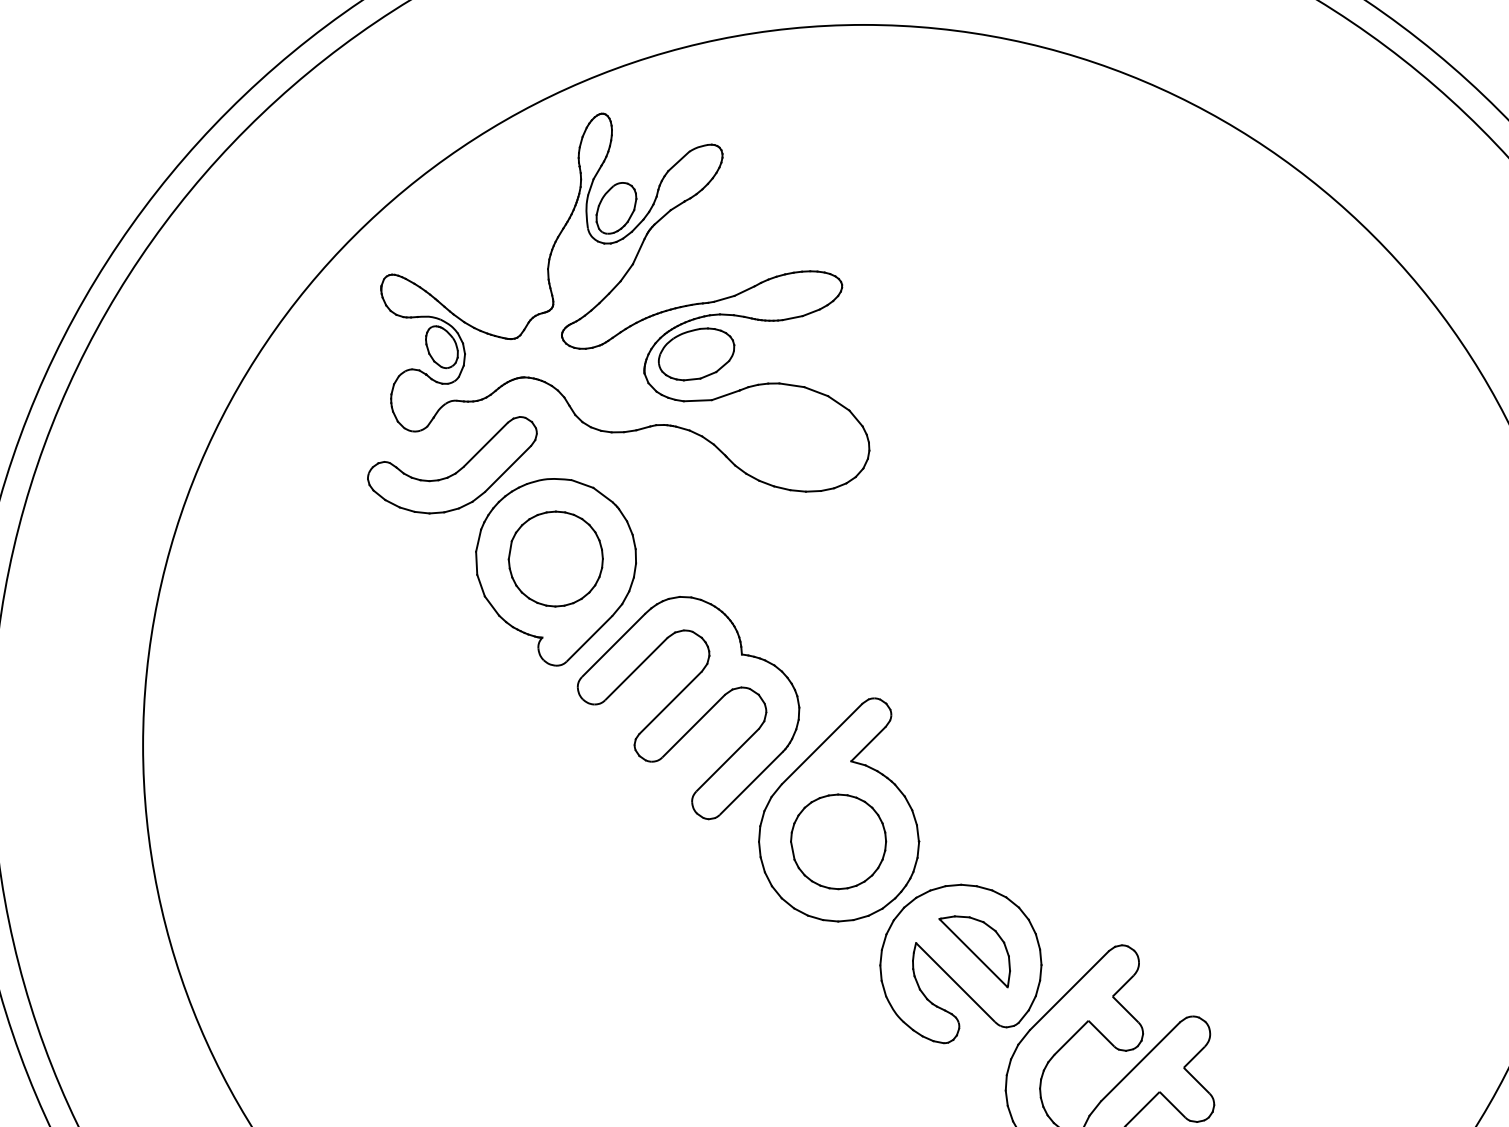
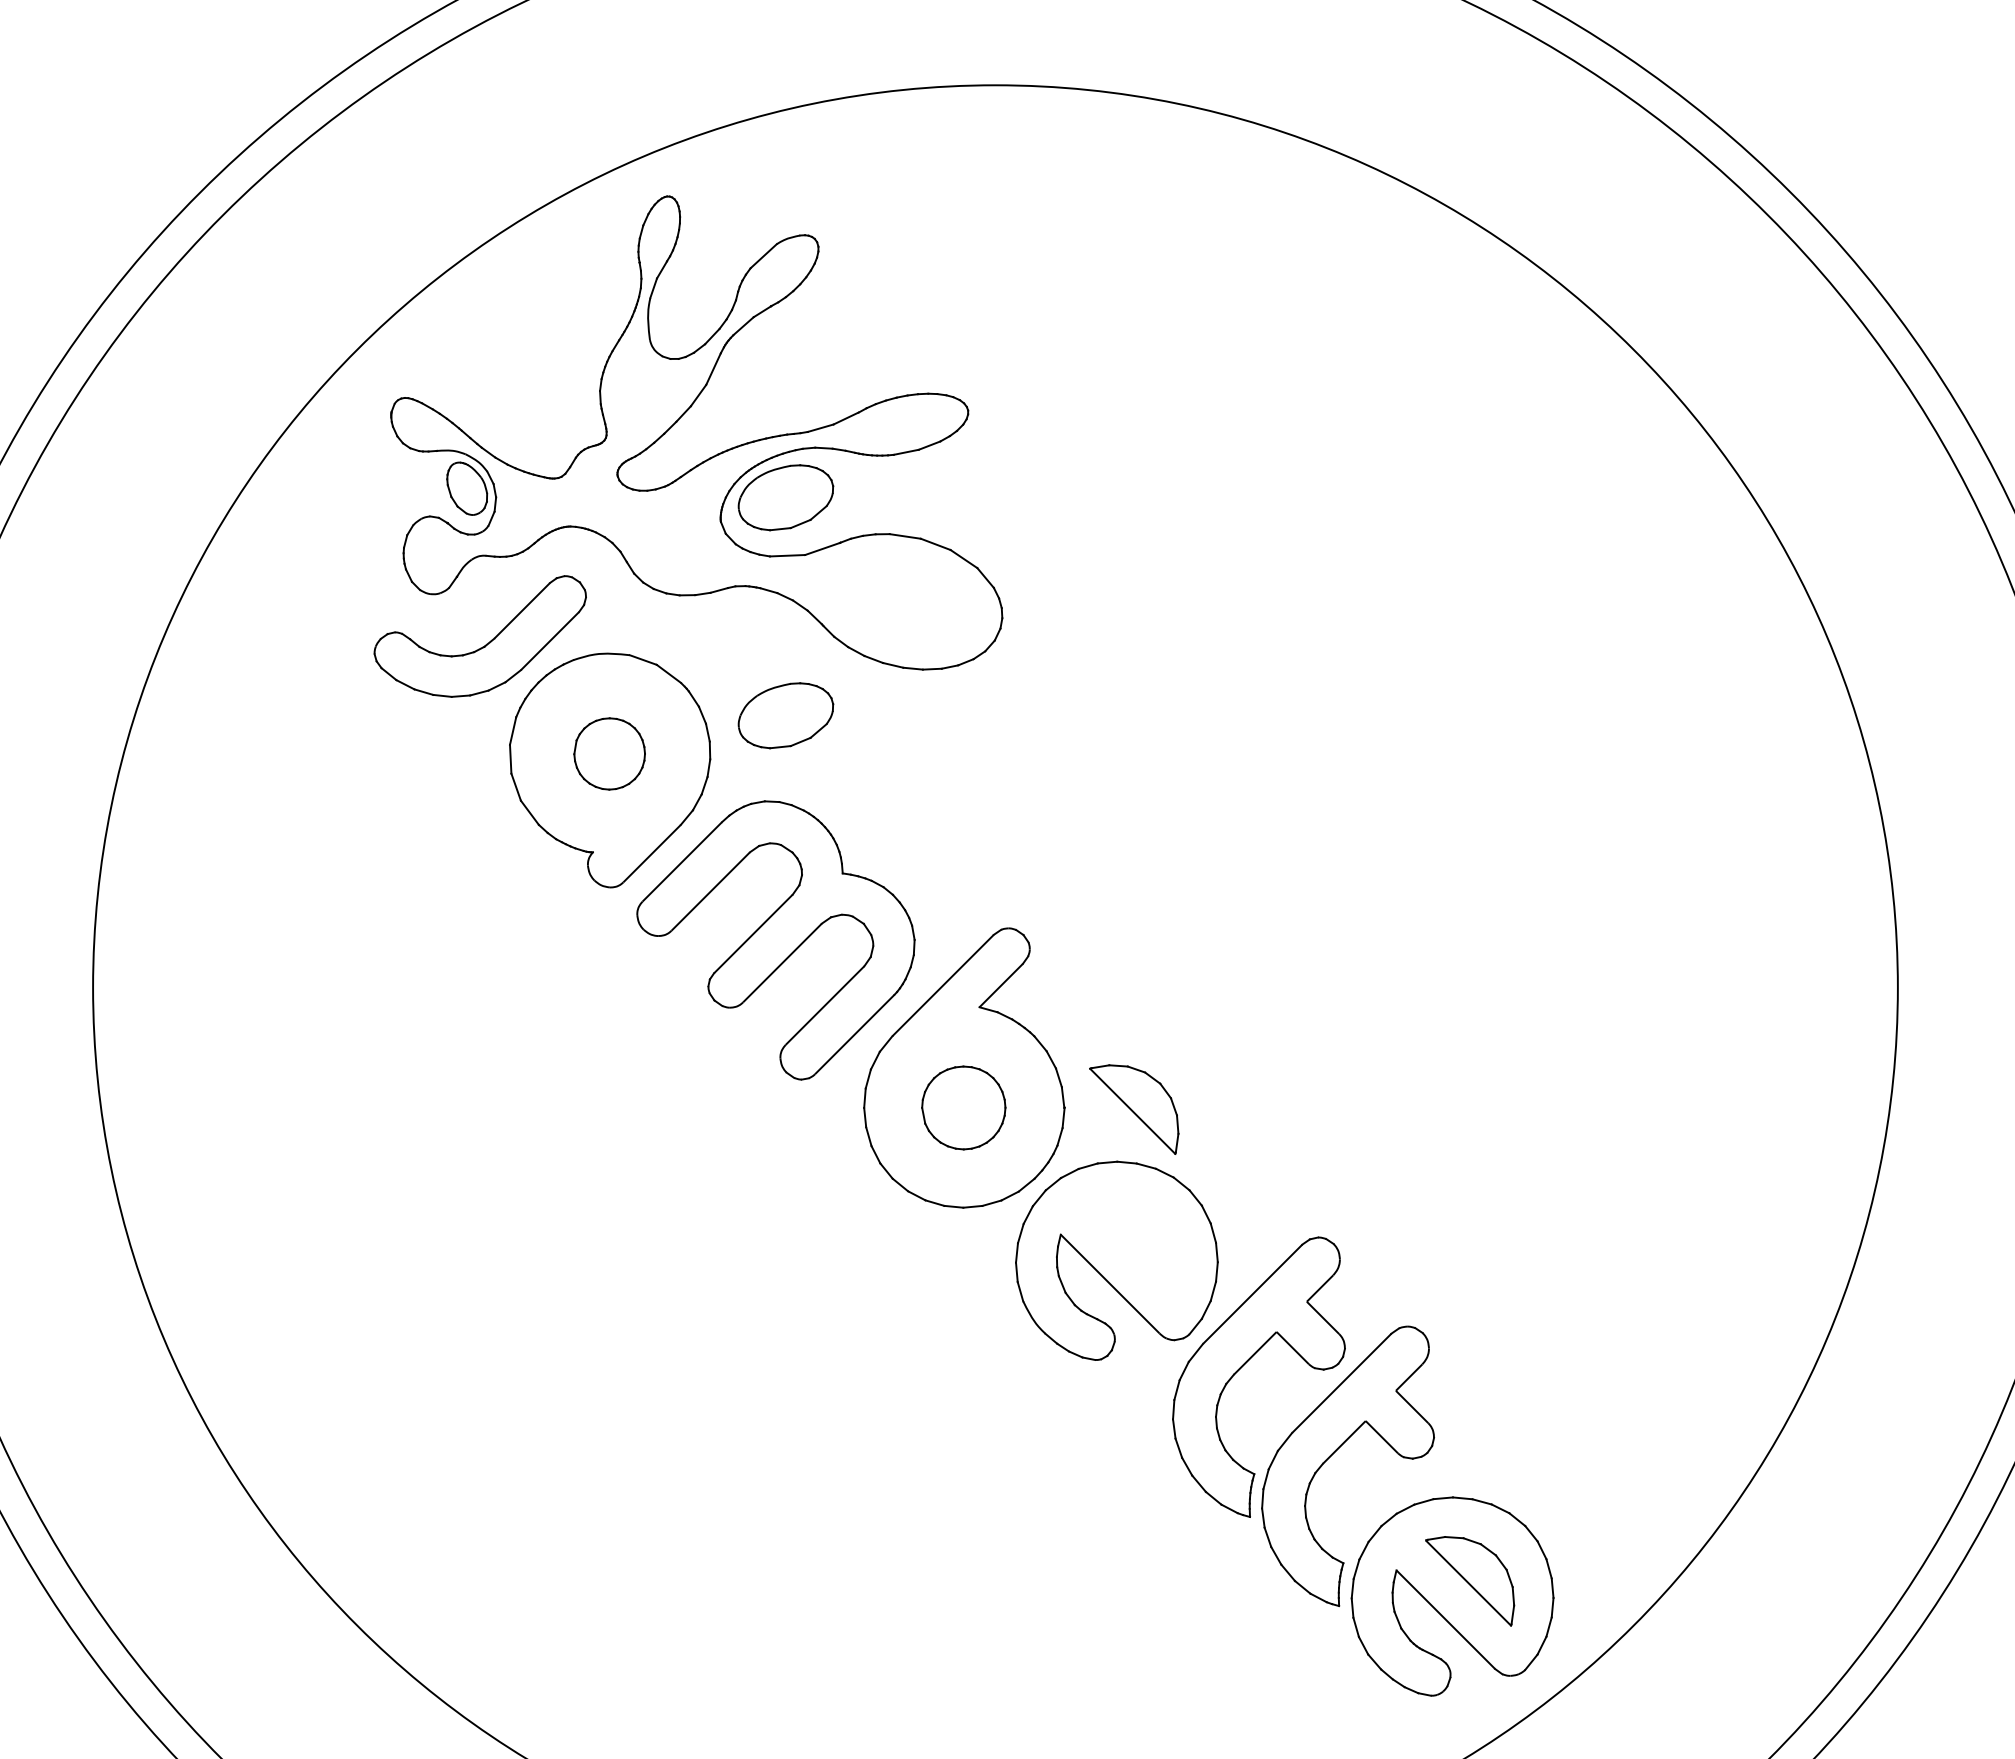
part: (616, 208) -> (685, 314), removed
part: (696, 528) -> (785, 715), added
part: (555, 558) -> (609, 753), size x0.6
part: (838, 841) -> (963, 1107), size x0.7
part: (974, 951) -> (1134, 1109), moved

